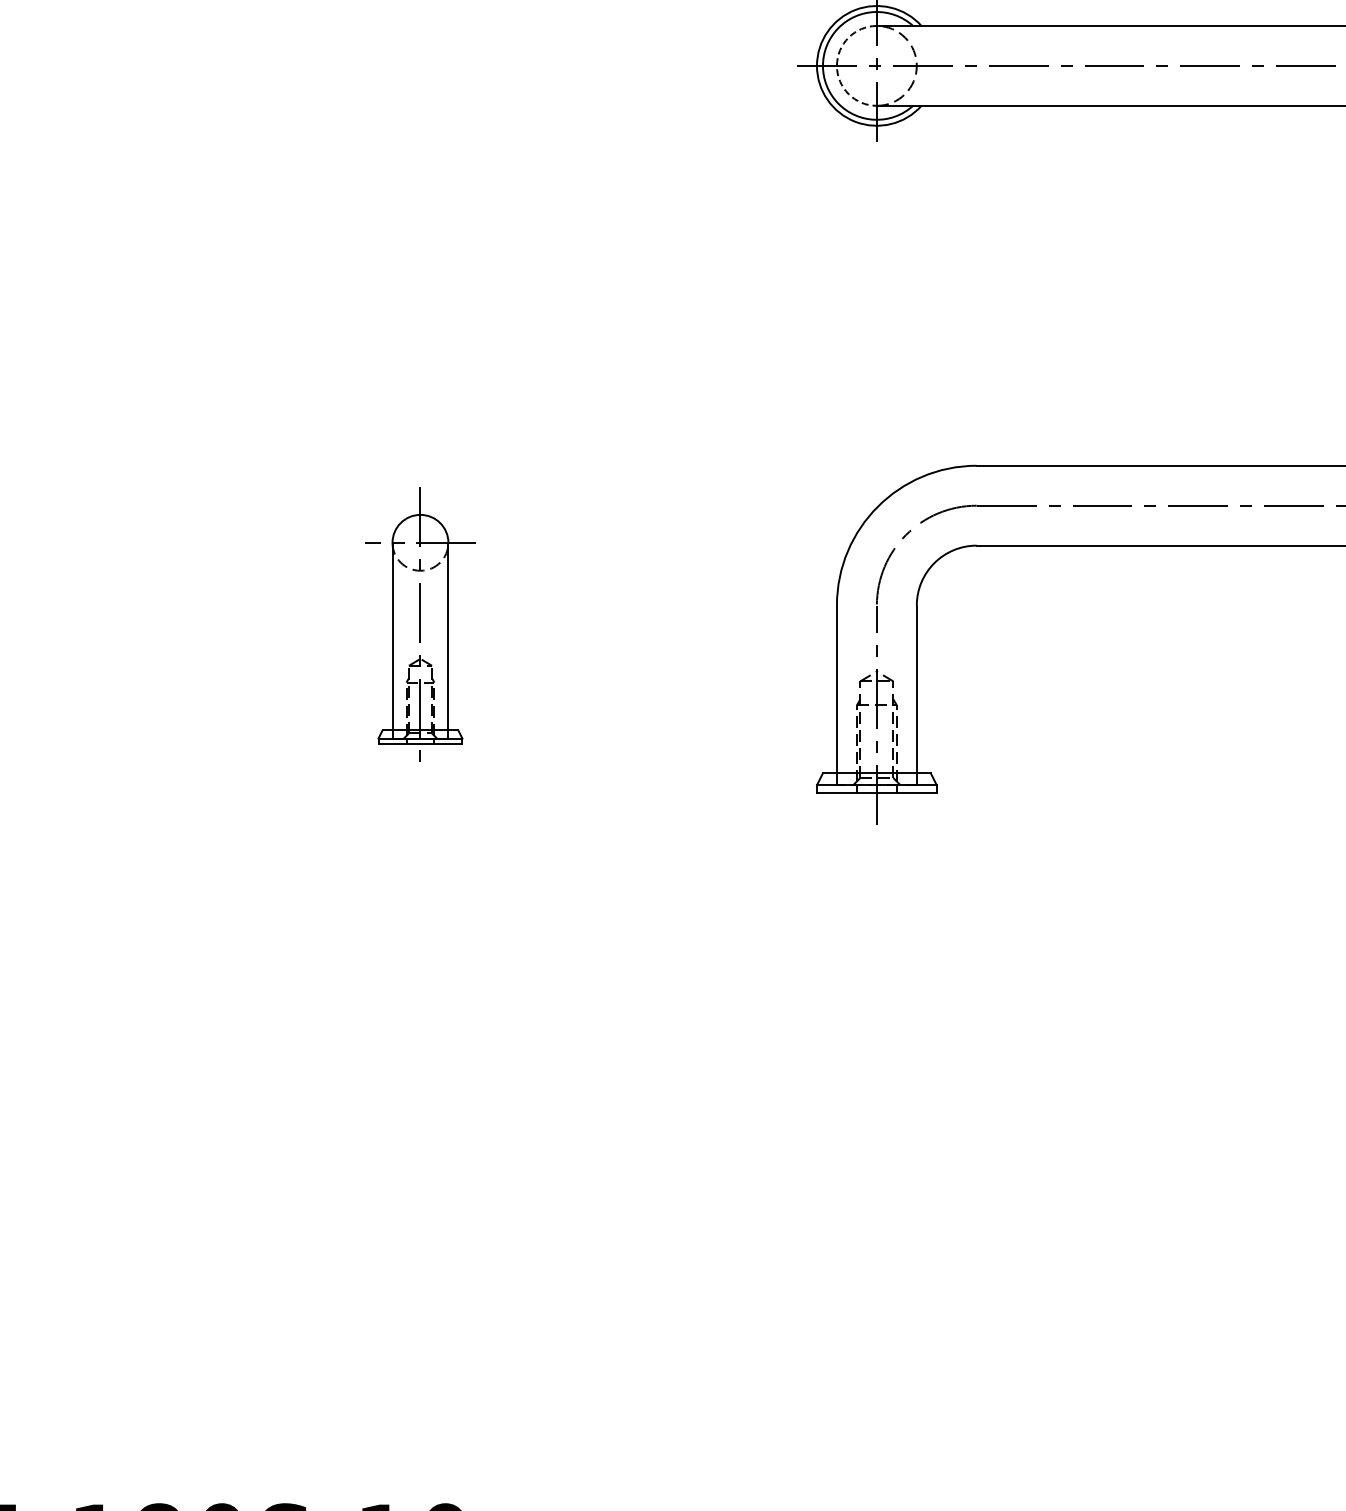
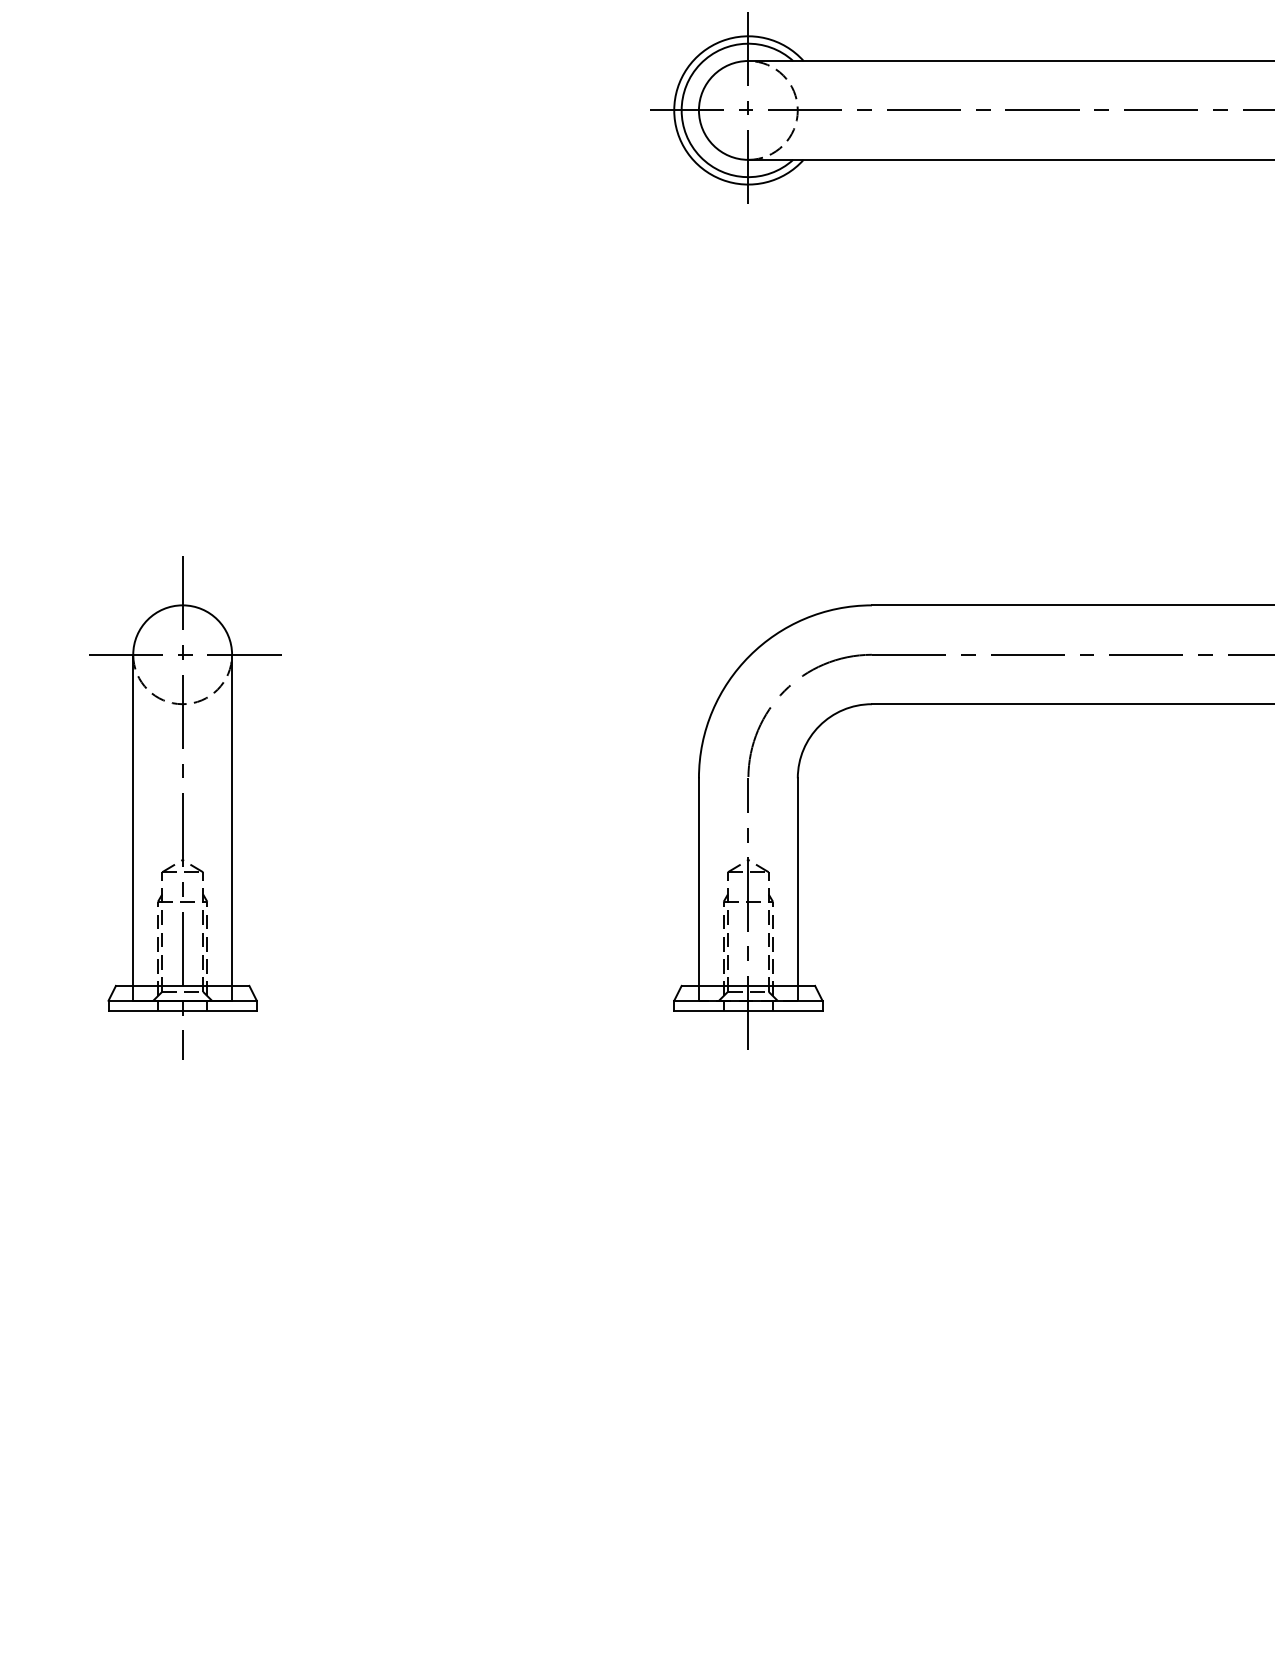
arc: (836, 65) -> (698, 109), dashed -> solid
part: (421, 629) -> (184, 808), size x1.43

